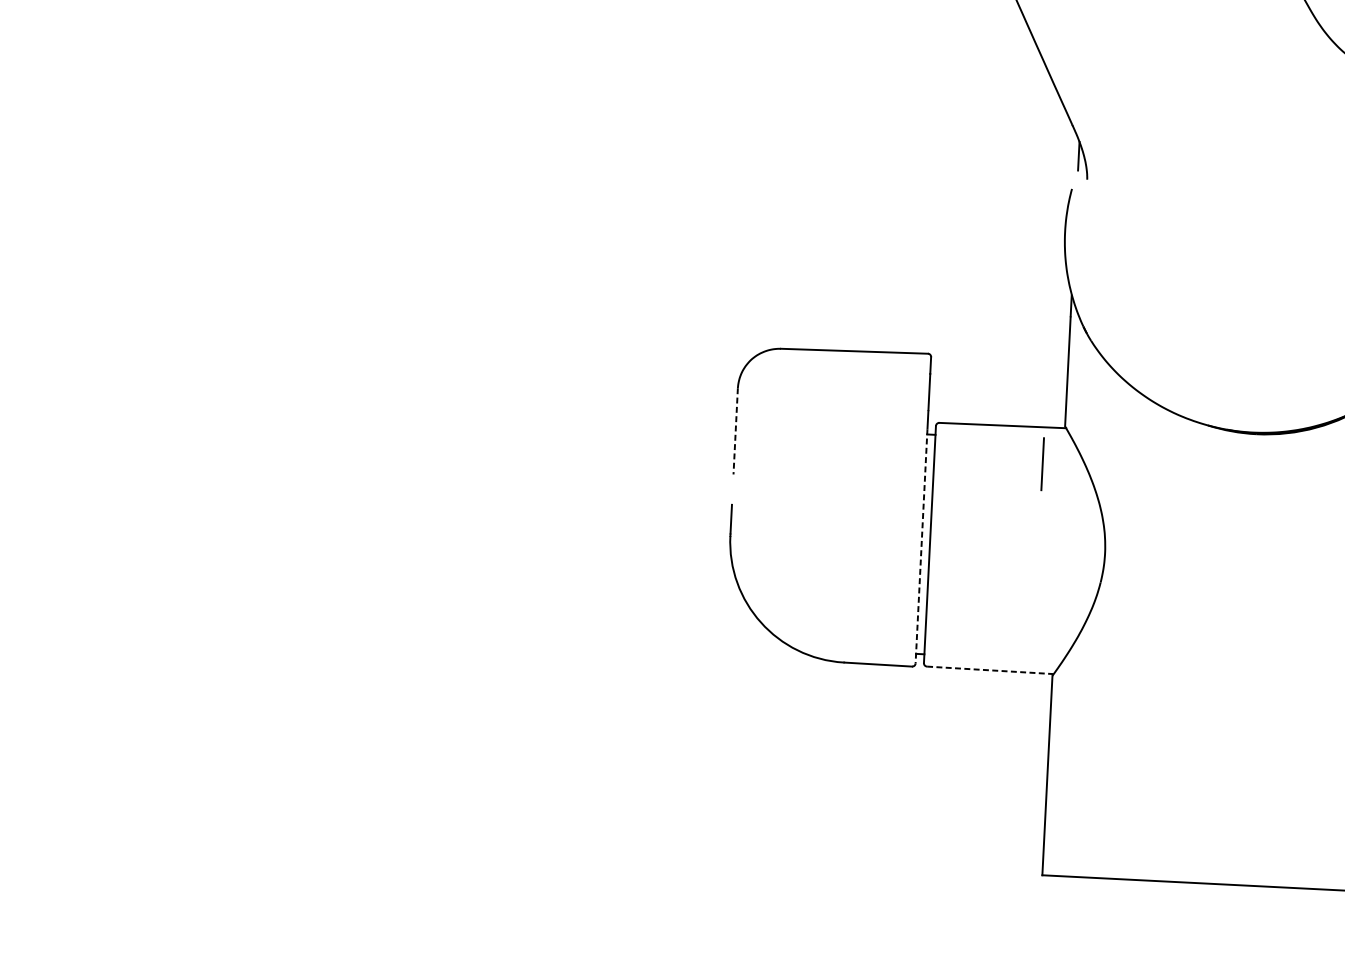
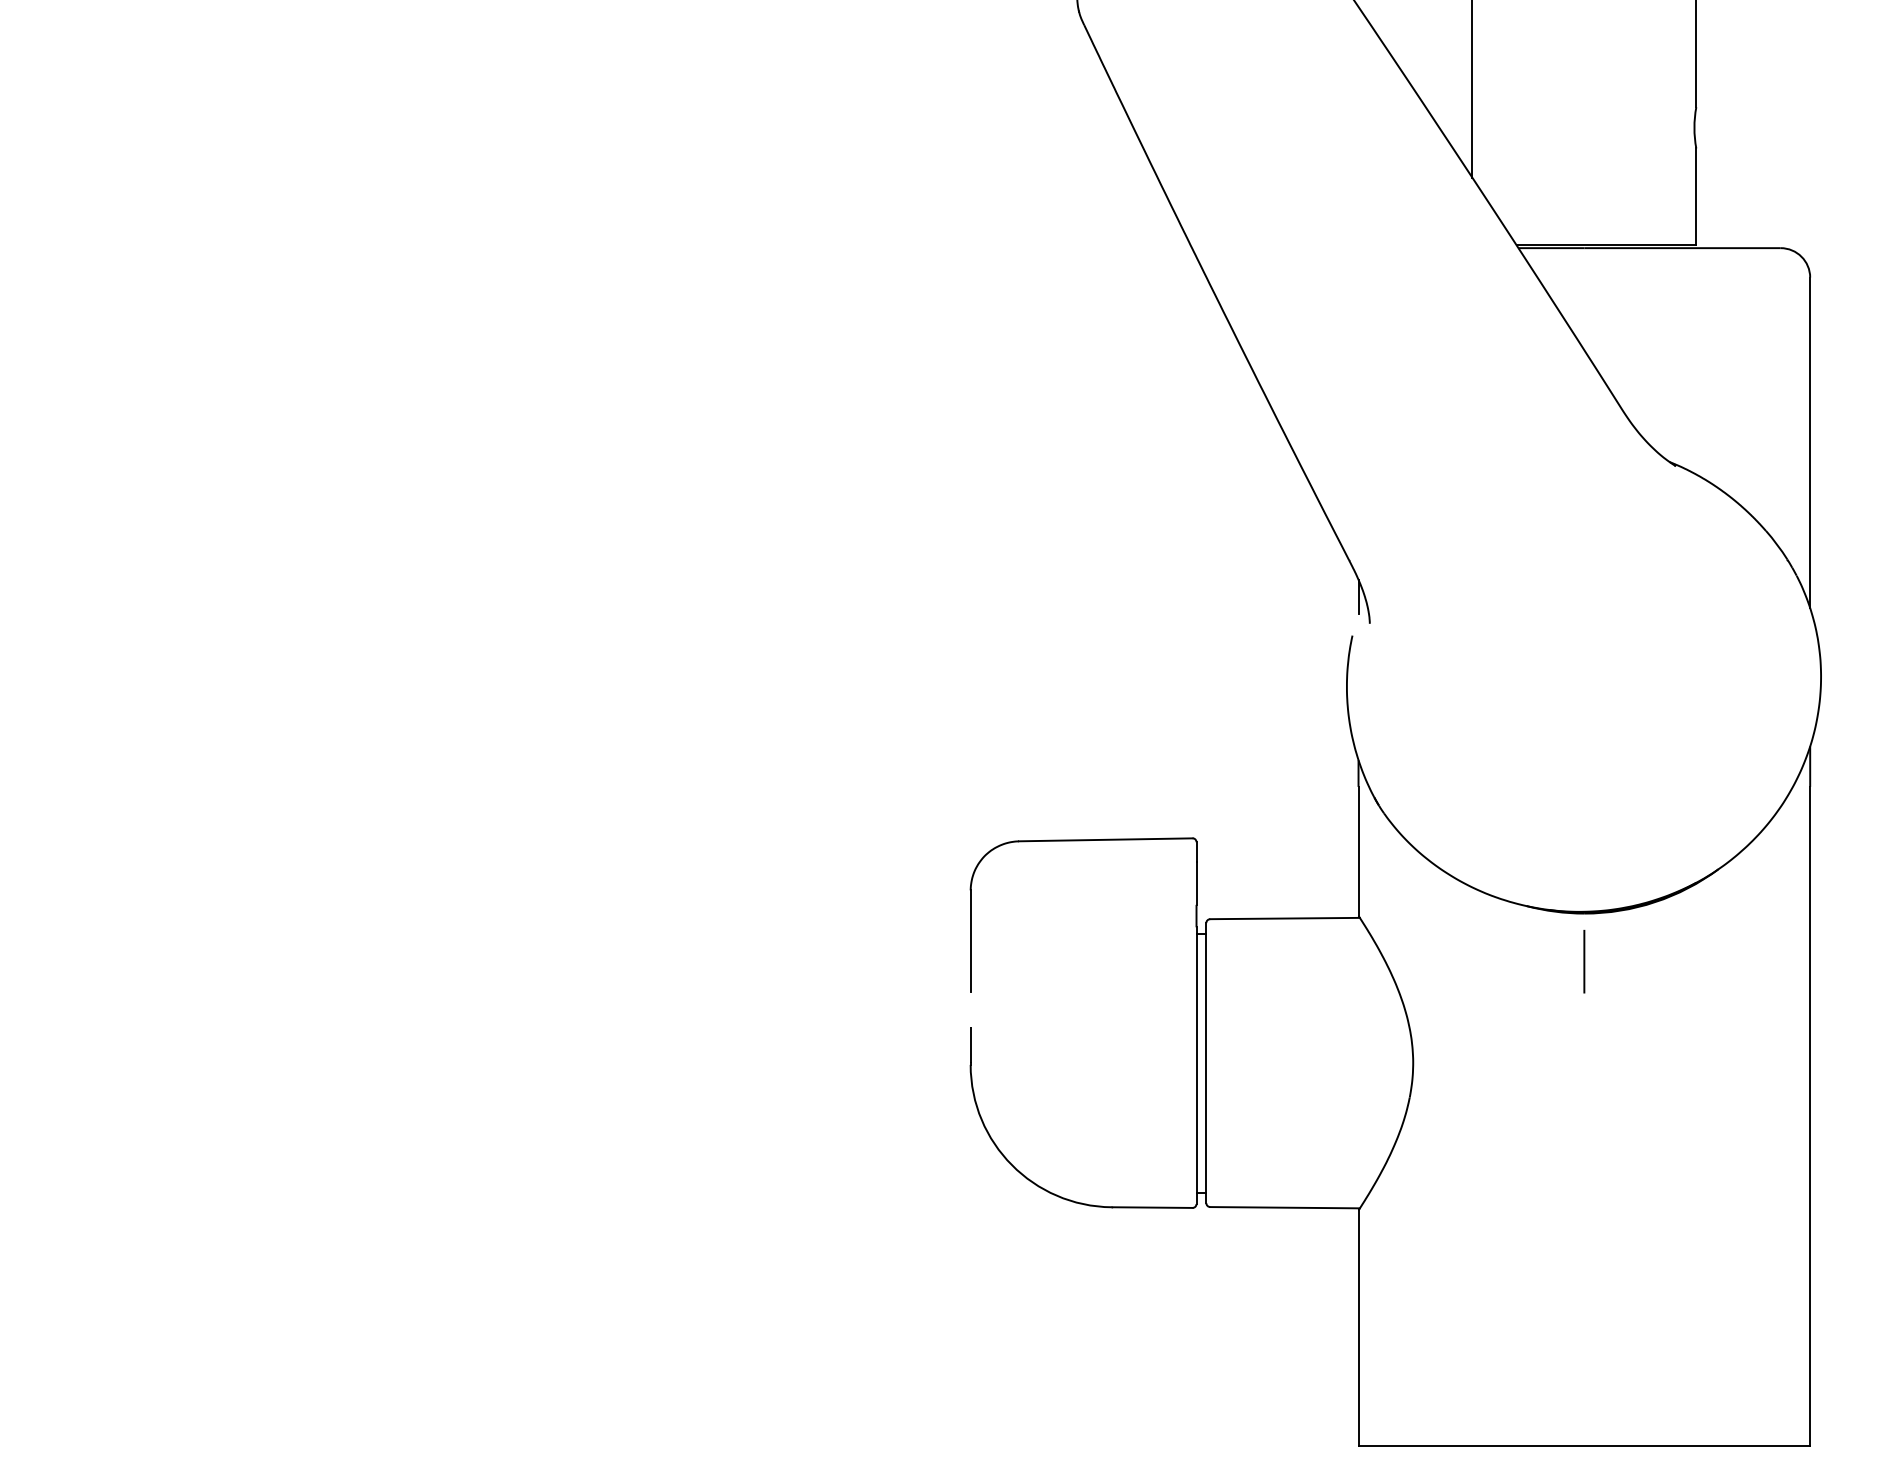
line: (735, 431) -> (970, 941), dashed -> solid
line: (1042, 464) -> (1584, 961), moved
line: (921, 547) -> (1196, 1066), dashed -> solid
line: (990, 670) -> (1285, 1207), dashed -> solid

